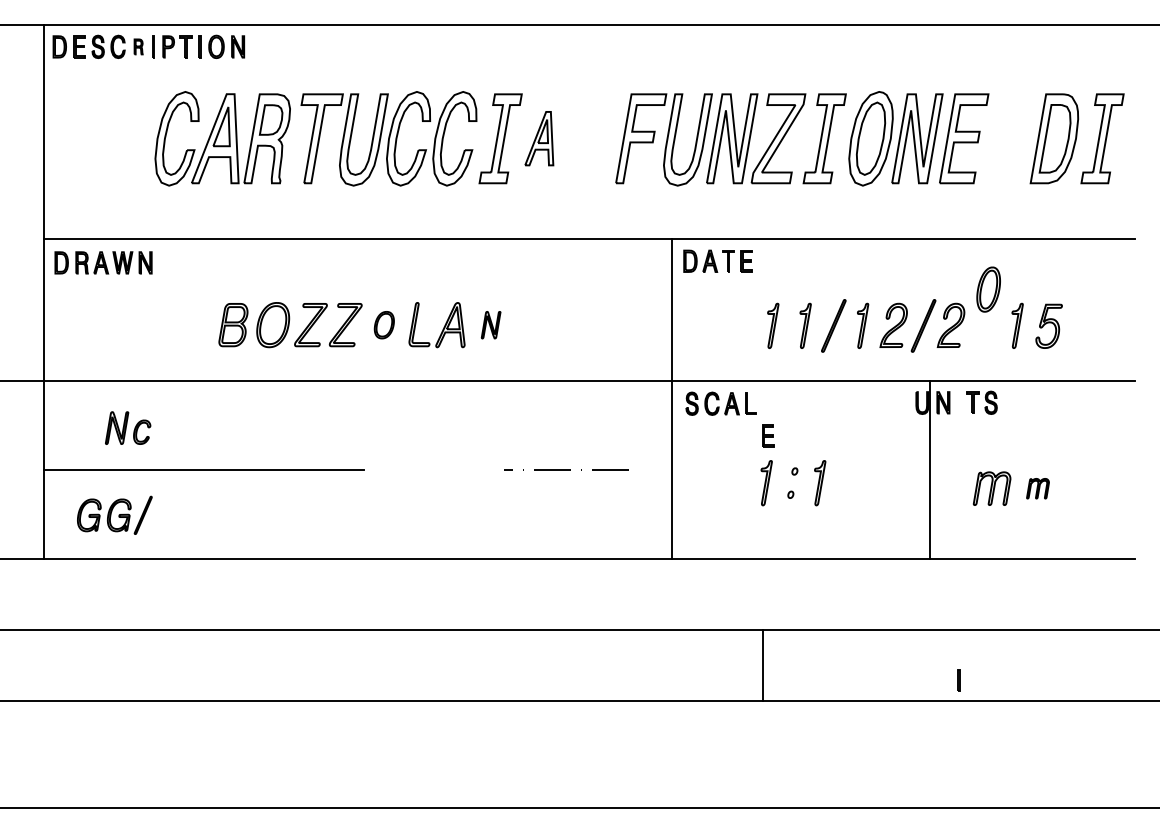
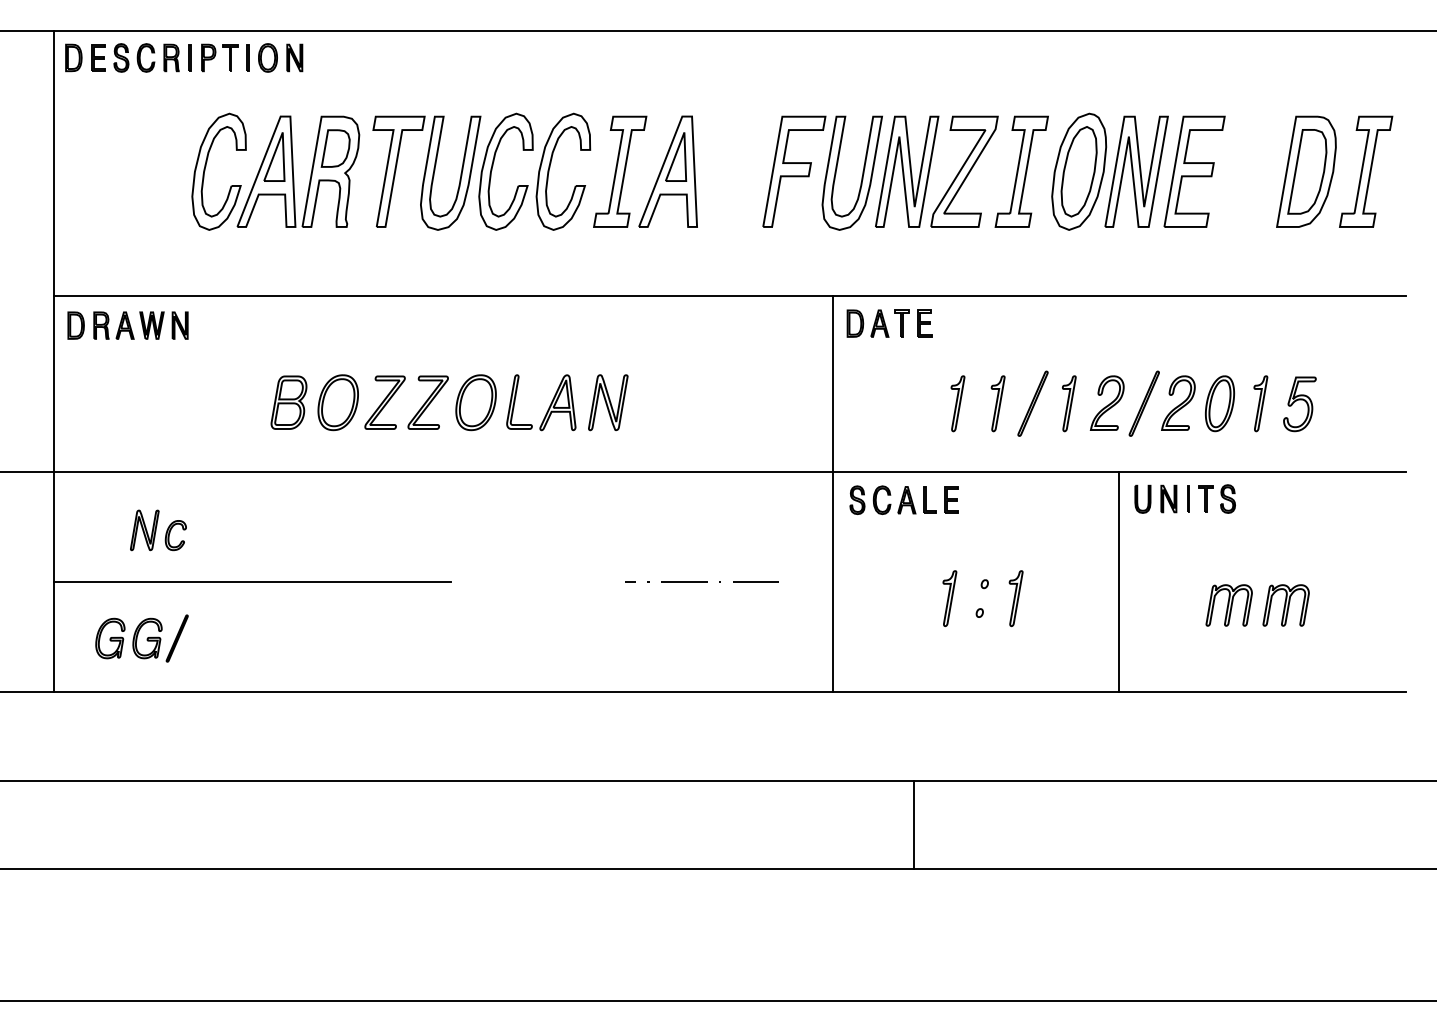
part: (138, 46) -> (171, 57), size x1.43
part: (538, 138) -> (667, 171), size x1.67
part: (989, 289) -> (1220, 403), moved
part: (383, 324) -> (475, 402), size x1.67
part: (491, 324) -> (608, 402), size x1.67
part: (768, 435) -> (951, 499), moved
line: (930, 469) -> (1119, 581), moved
part: (1037, 488) -> (1285, 605), size x1.67
line: (763, 665) -> (914, 824), moved
line: (959, 679) -> (1188, 498), moved

